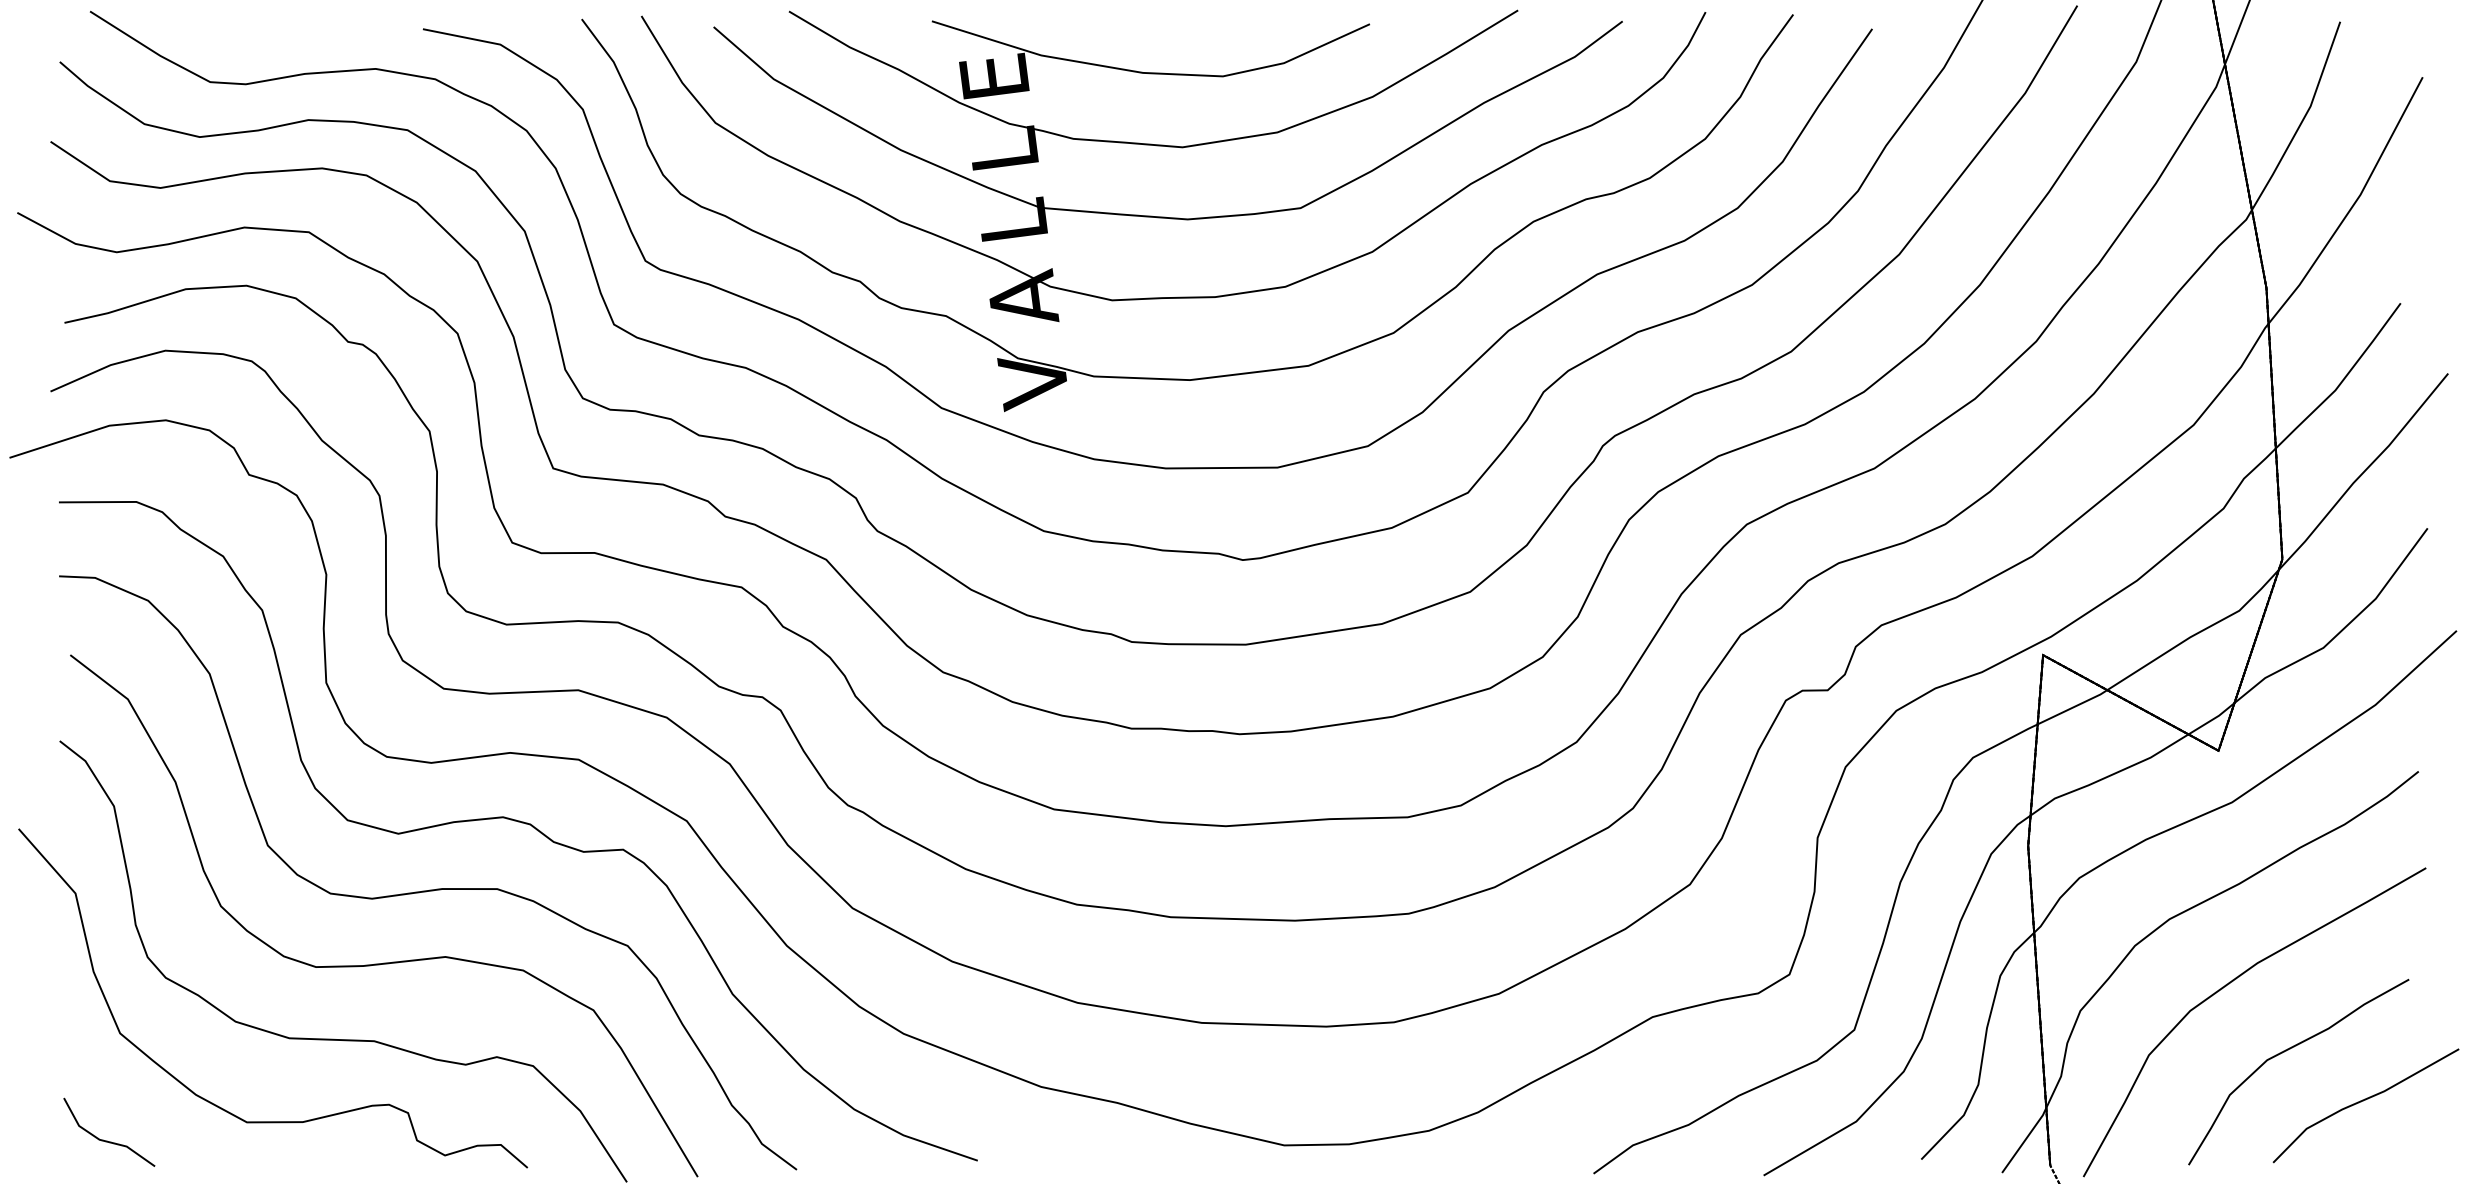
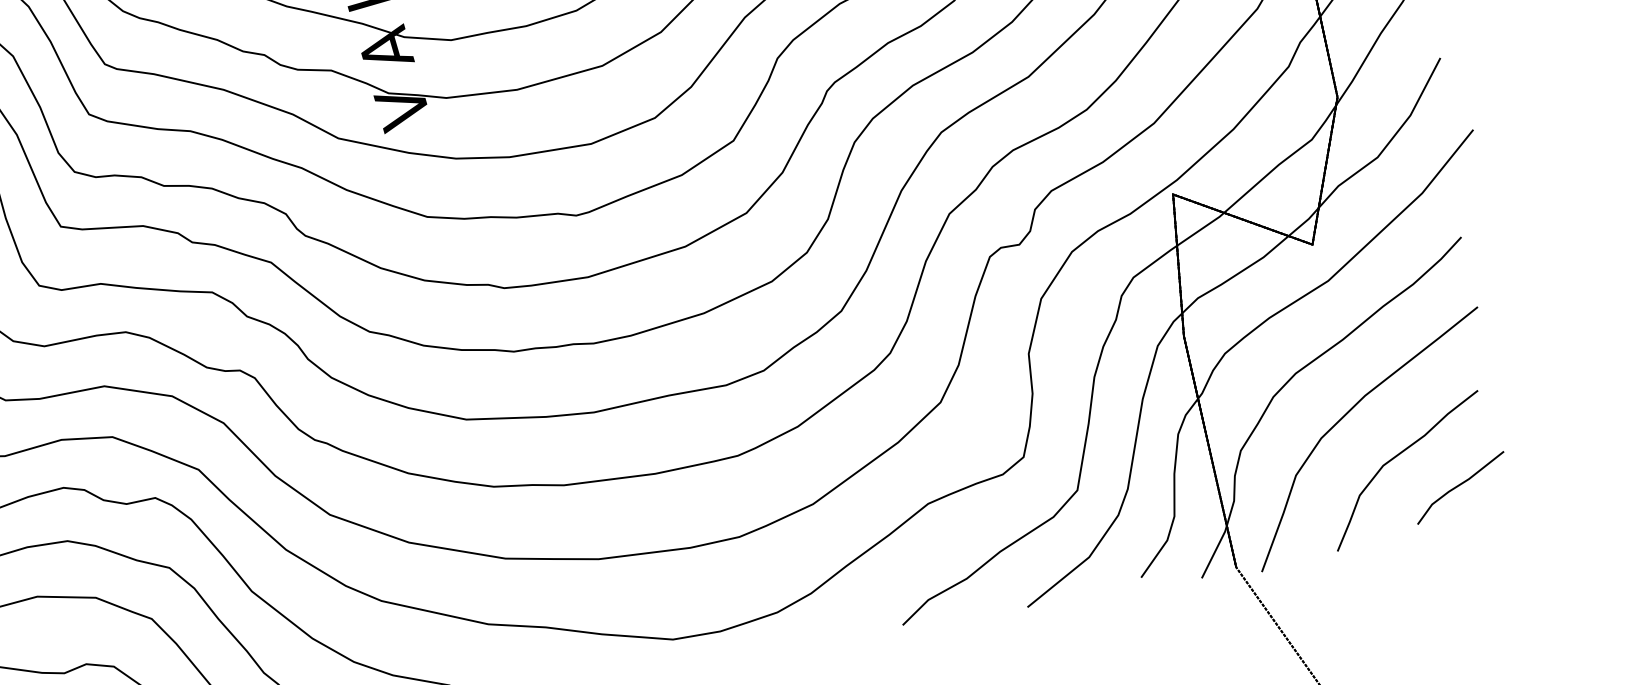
part: (2365, 1105) -> (1460, 487), size x0.7

